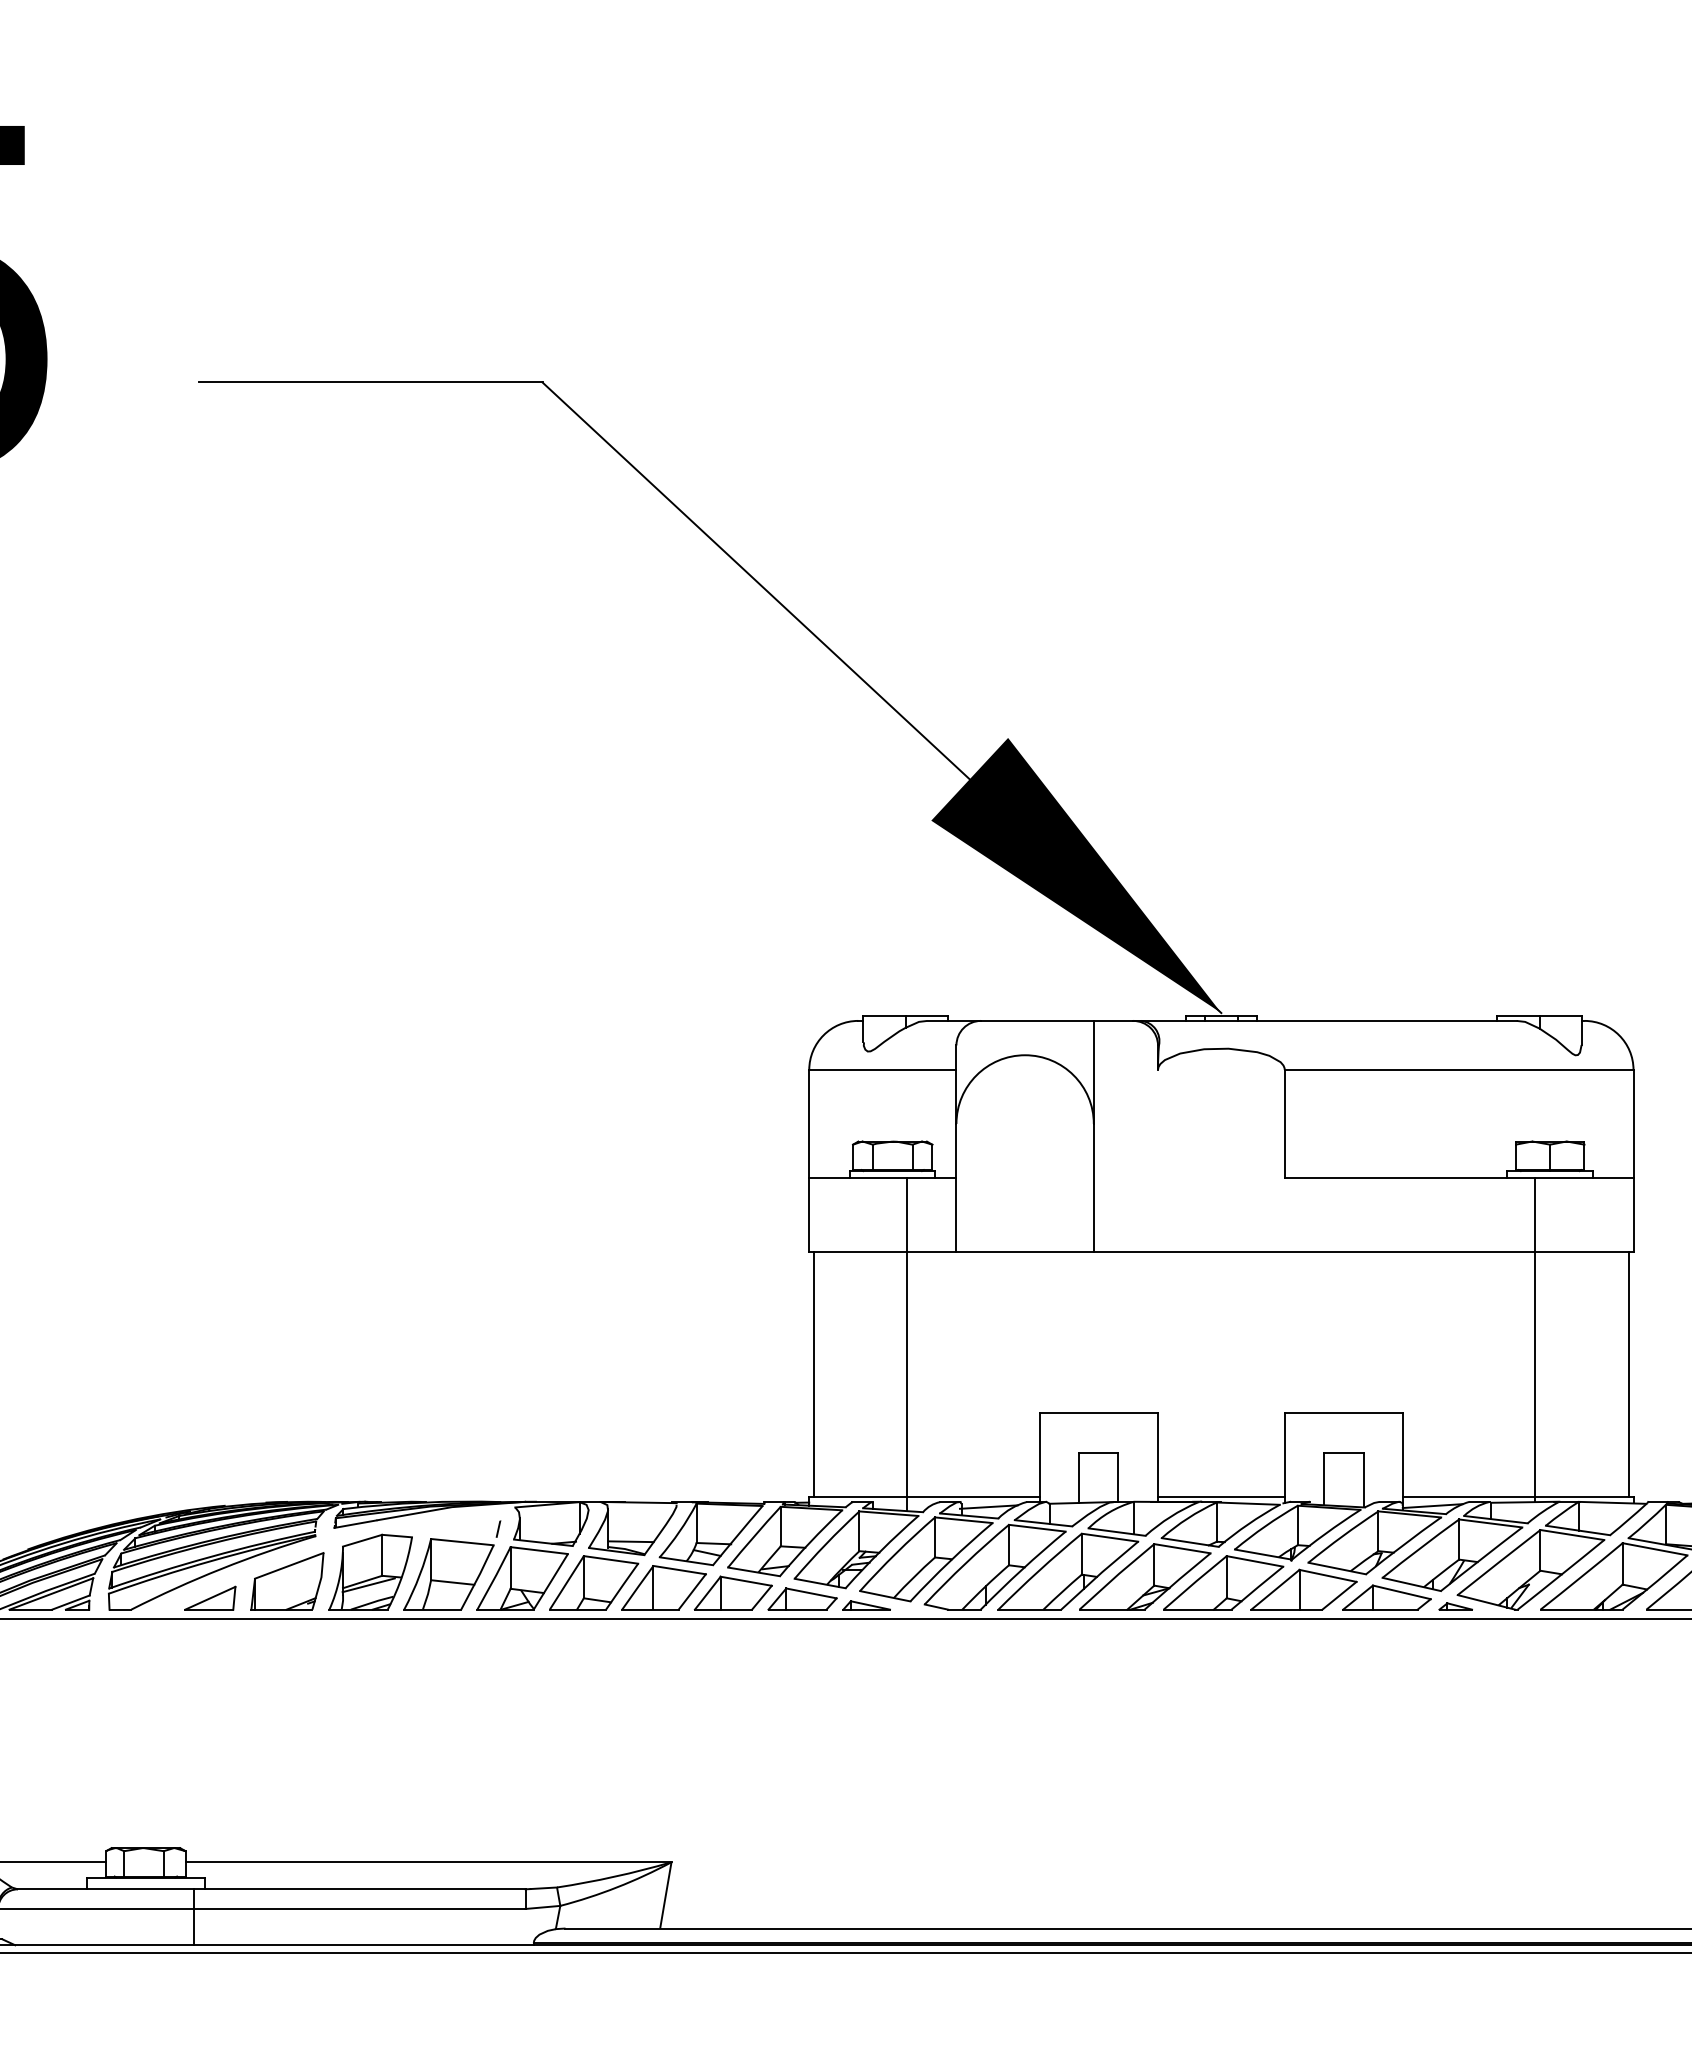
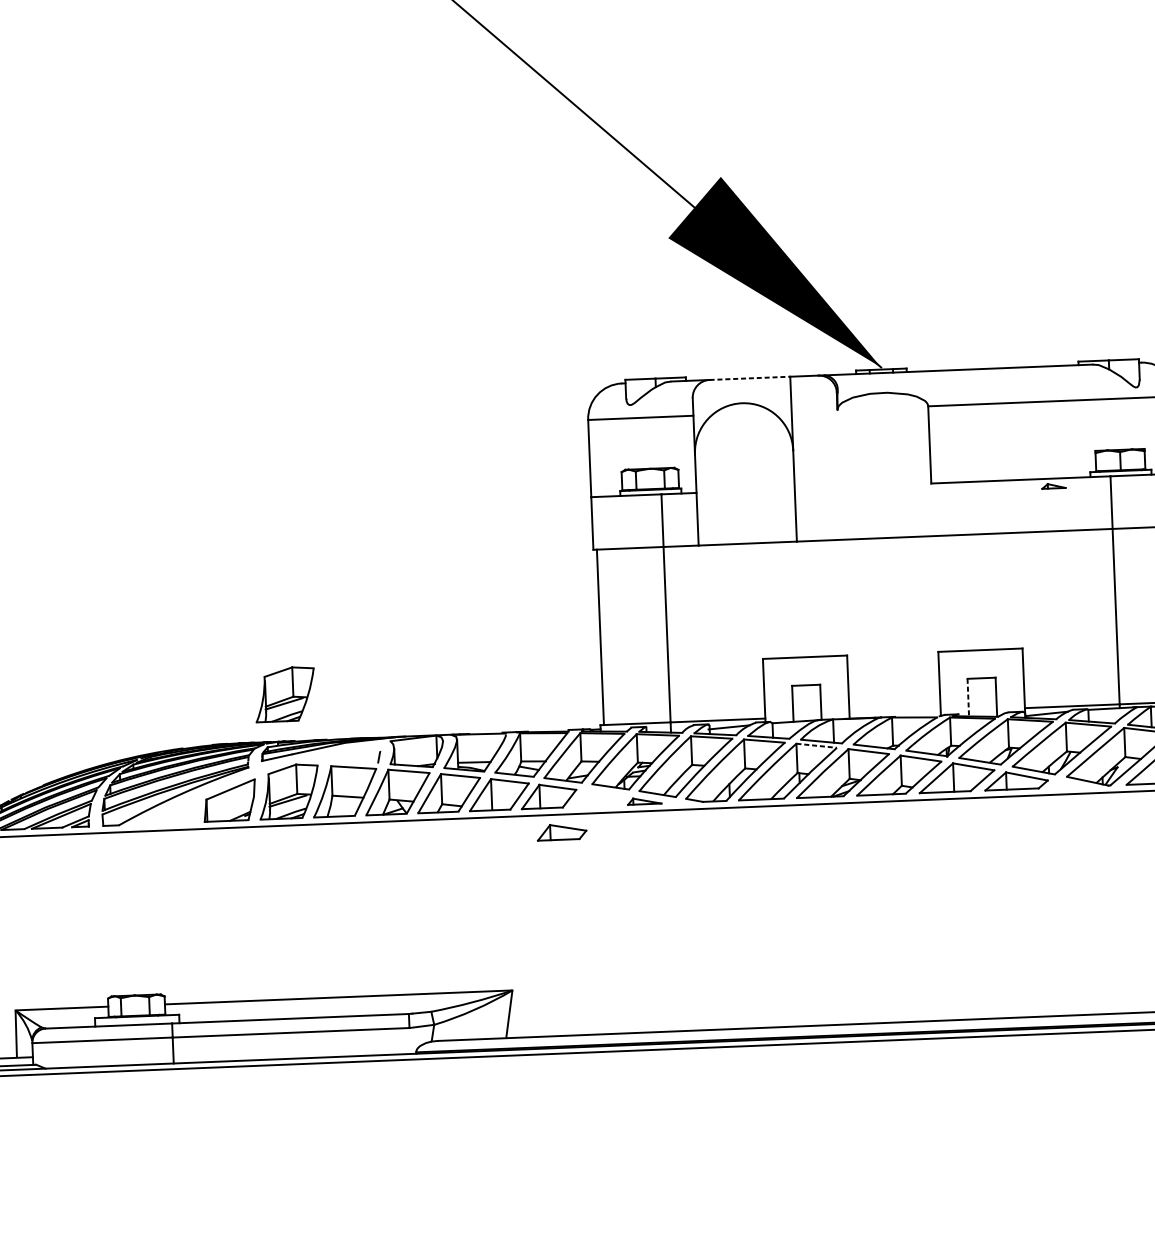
line: (1037, 1020) -> (749, 378), solid -> dashed
part: (370, 1435) -> (284, 693), added
line: (1324, 1479) -> (968, 698), solid -> dashed
line: (1221, 1496) -> (895, 713), removed
line: (1110, 1537) -> (817, 745), solid -> dashed
part: (210, 1597) -> (175, 814), removed
part: (802, 1598) -> (561, 831), moved
part: (1455, 1606) -> (1053, 486), moved

